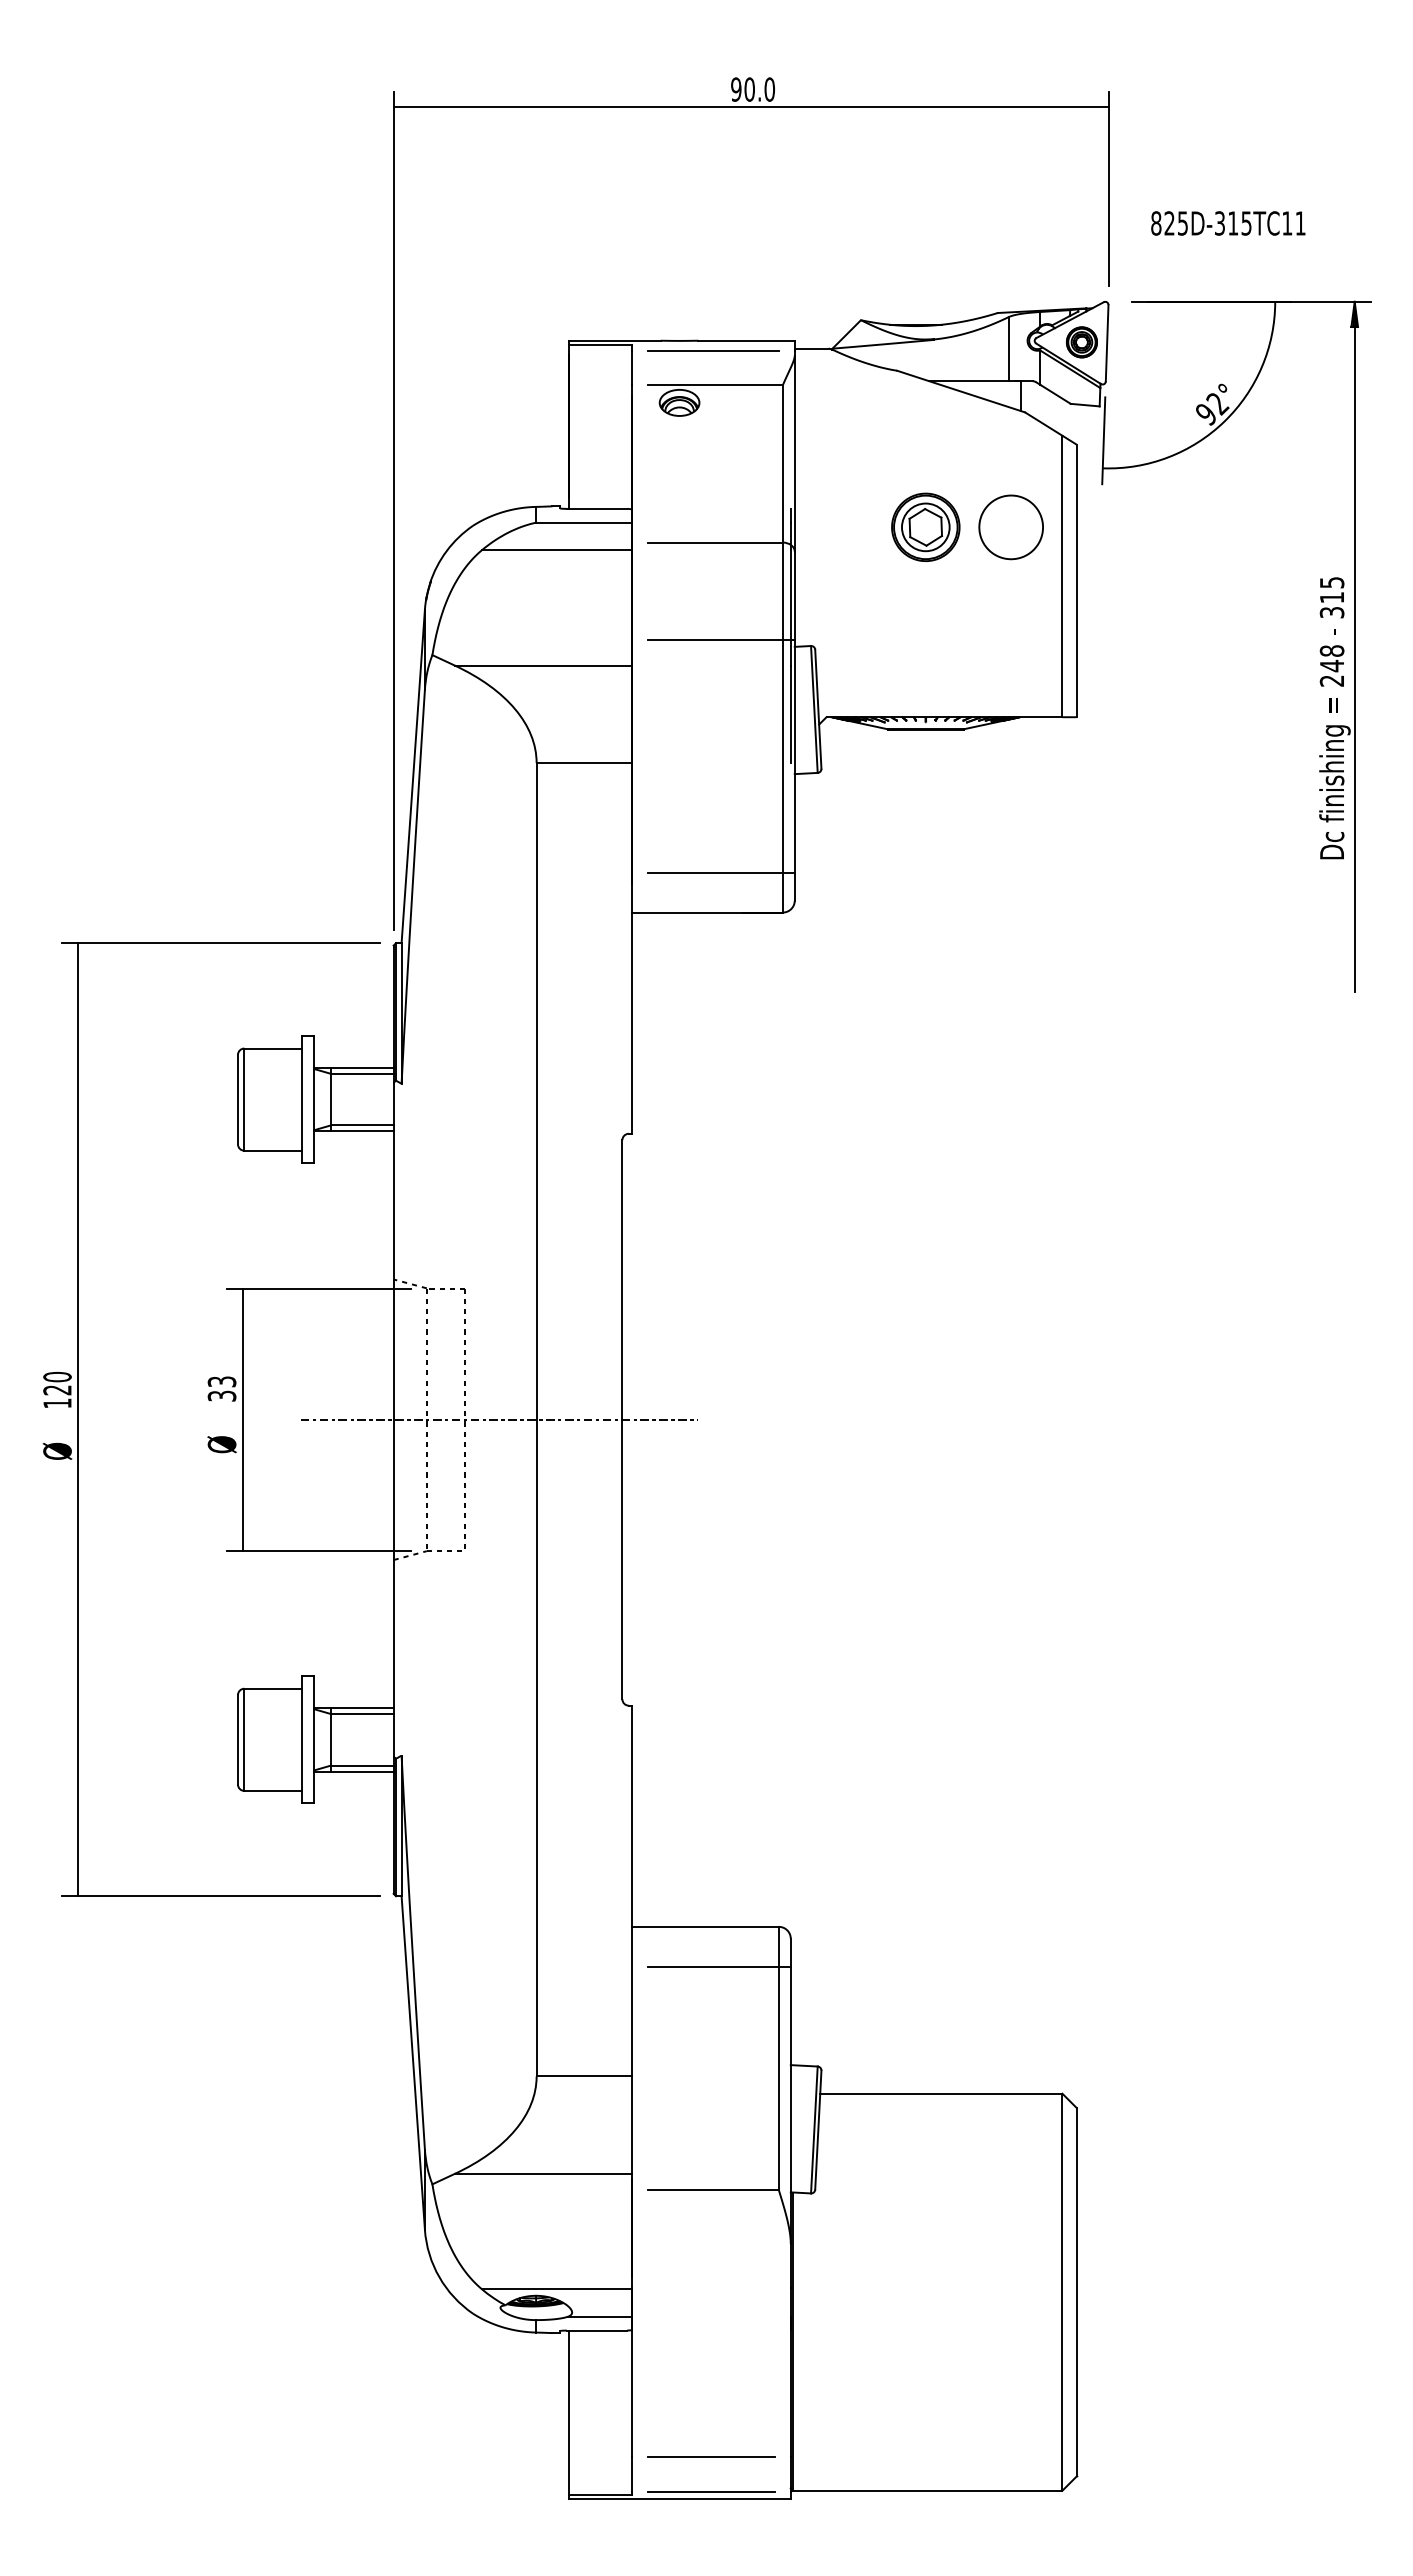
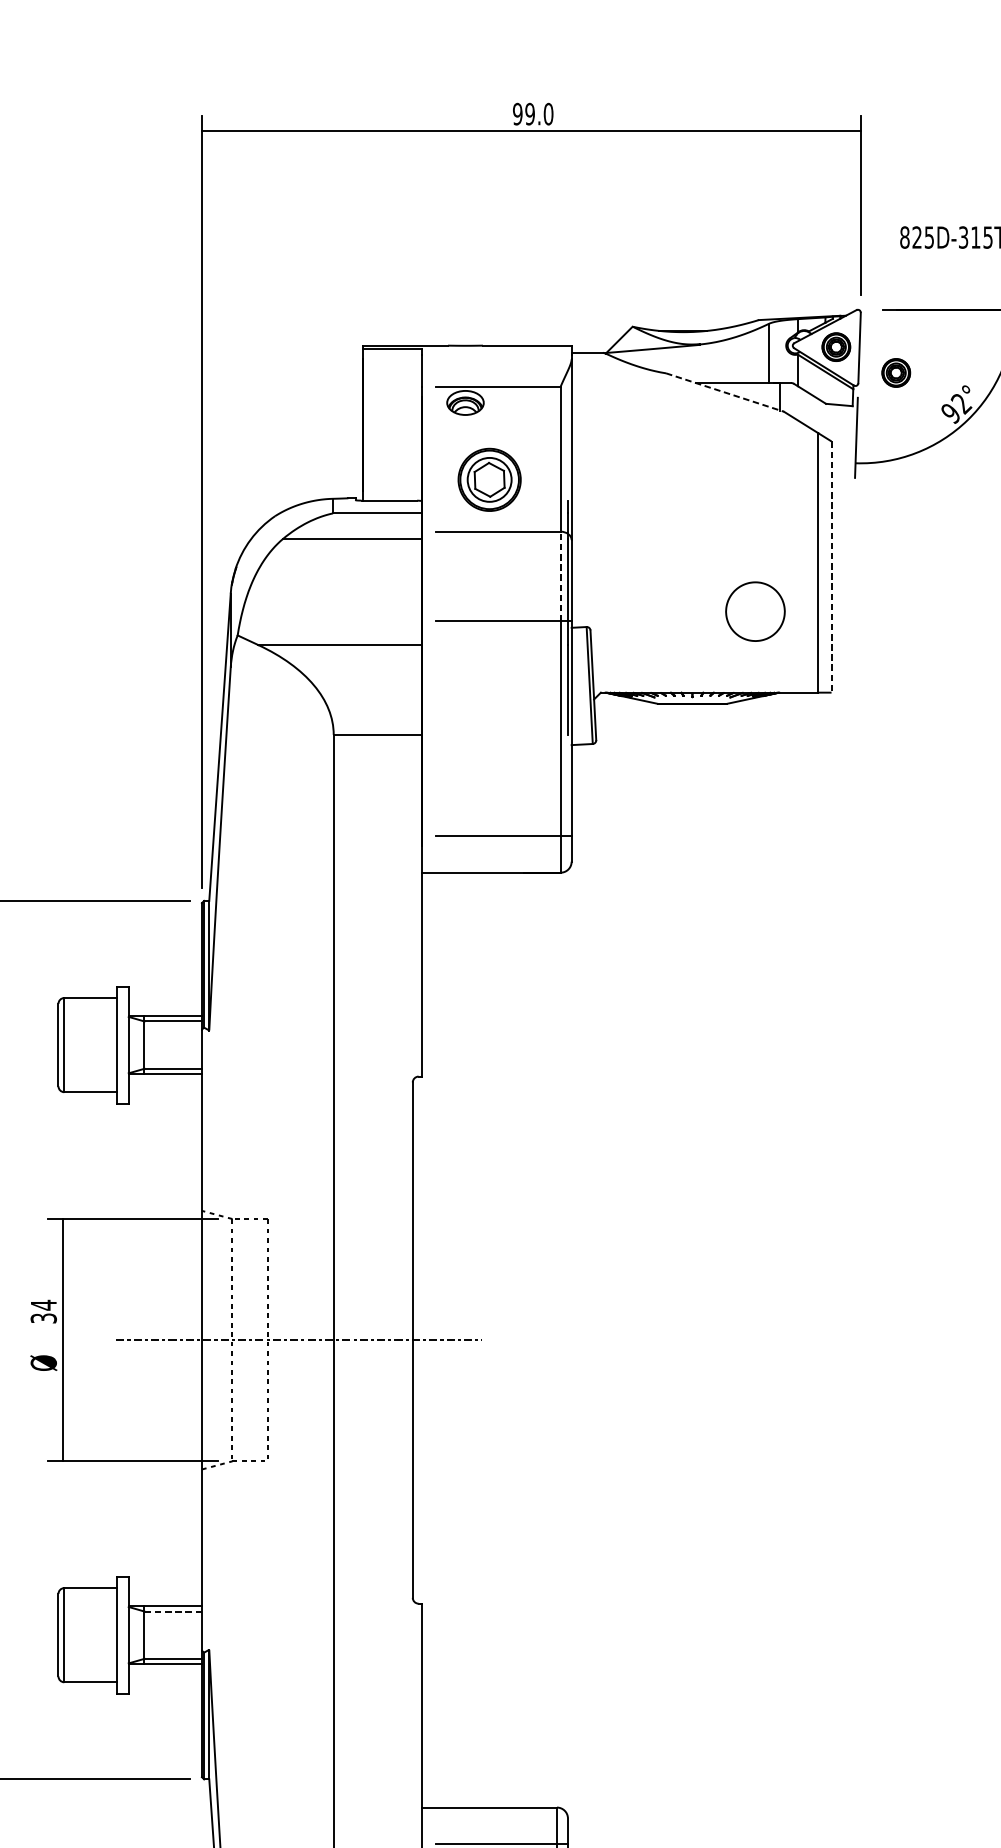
text: (749, 89) -> (529, 114), 90.0 -> 99.0
line: (712, 350) -> (495, 354), removed
part: (1146, 370) -> (895, 373), added
line: (961, 391) -> (725, 392), solid -> dashed
part: (925, 526) -> (489, 479), moved
part: (1010, 527) -> (754, 611), moved
line: (1076, 581) -> (831, 567), solid -> dashed
line: (782, 591) -> (560, 576), solid -> dashed
text: (221, 1381) -> (43, 1304), 33 -> 34
line: (362, 1714) -> (173, 1611), solid -> dashed

